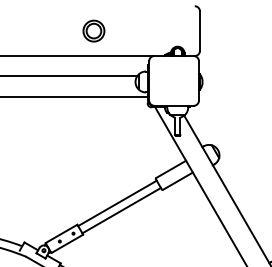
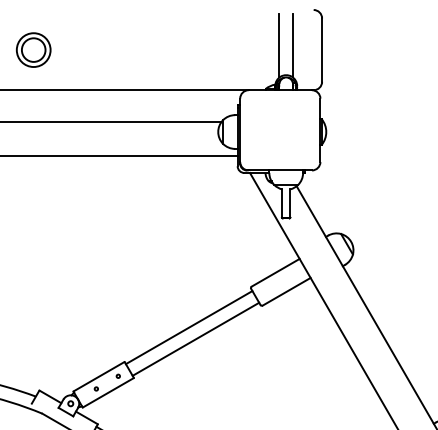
line: (173, 28) -> (279, 45), added
line: (181, 28) -> (292, 45), added
part: (93, 30) -> (32, 49), moved

